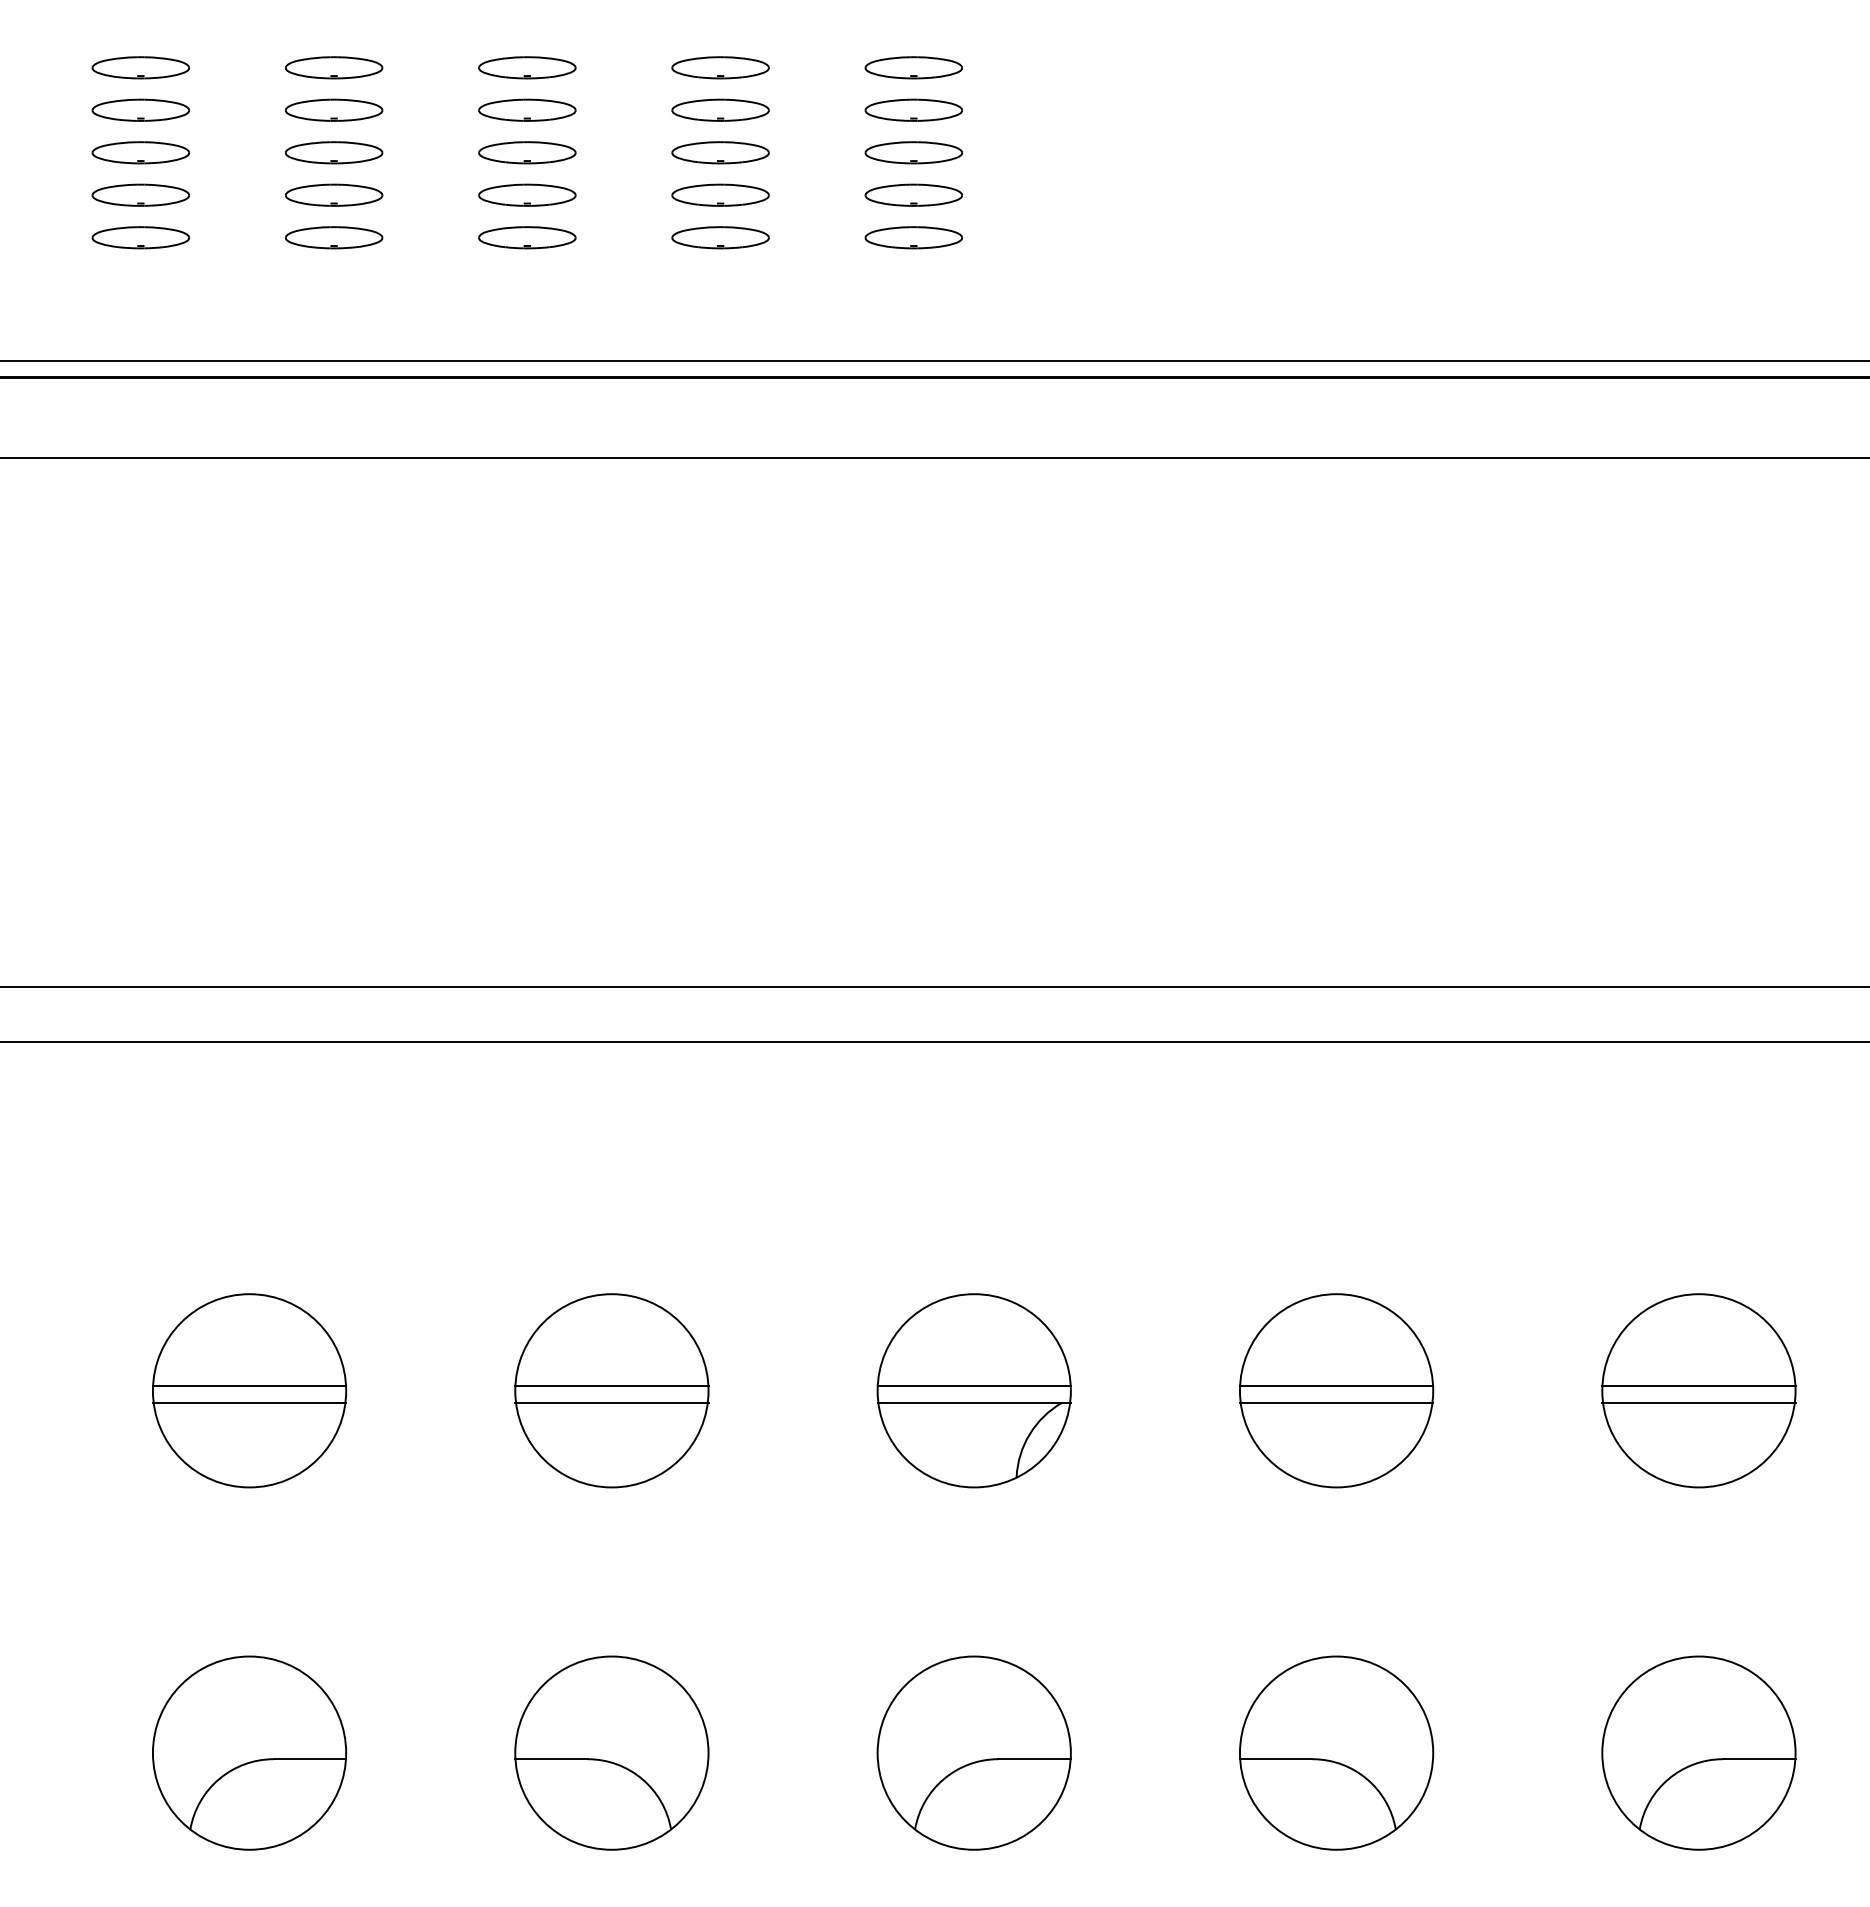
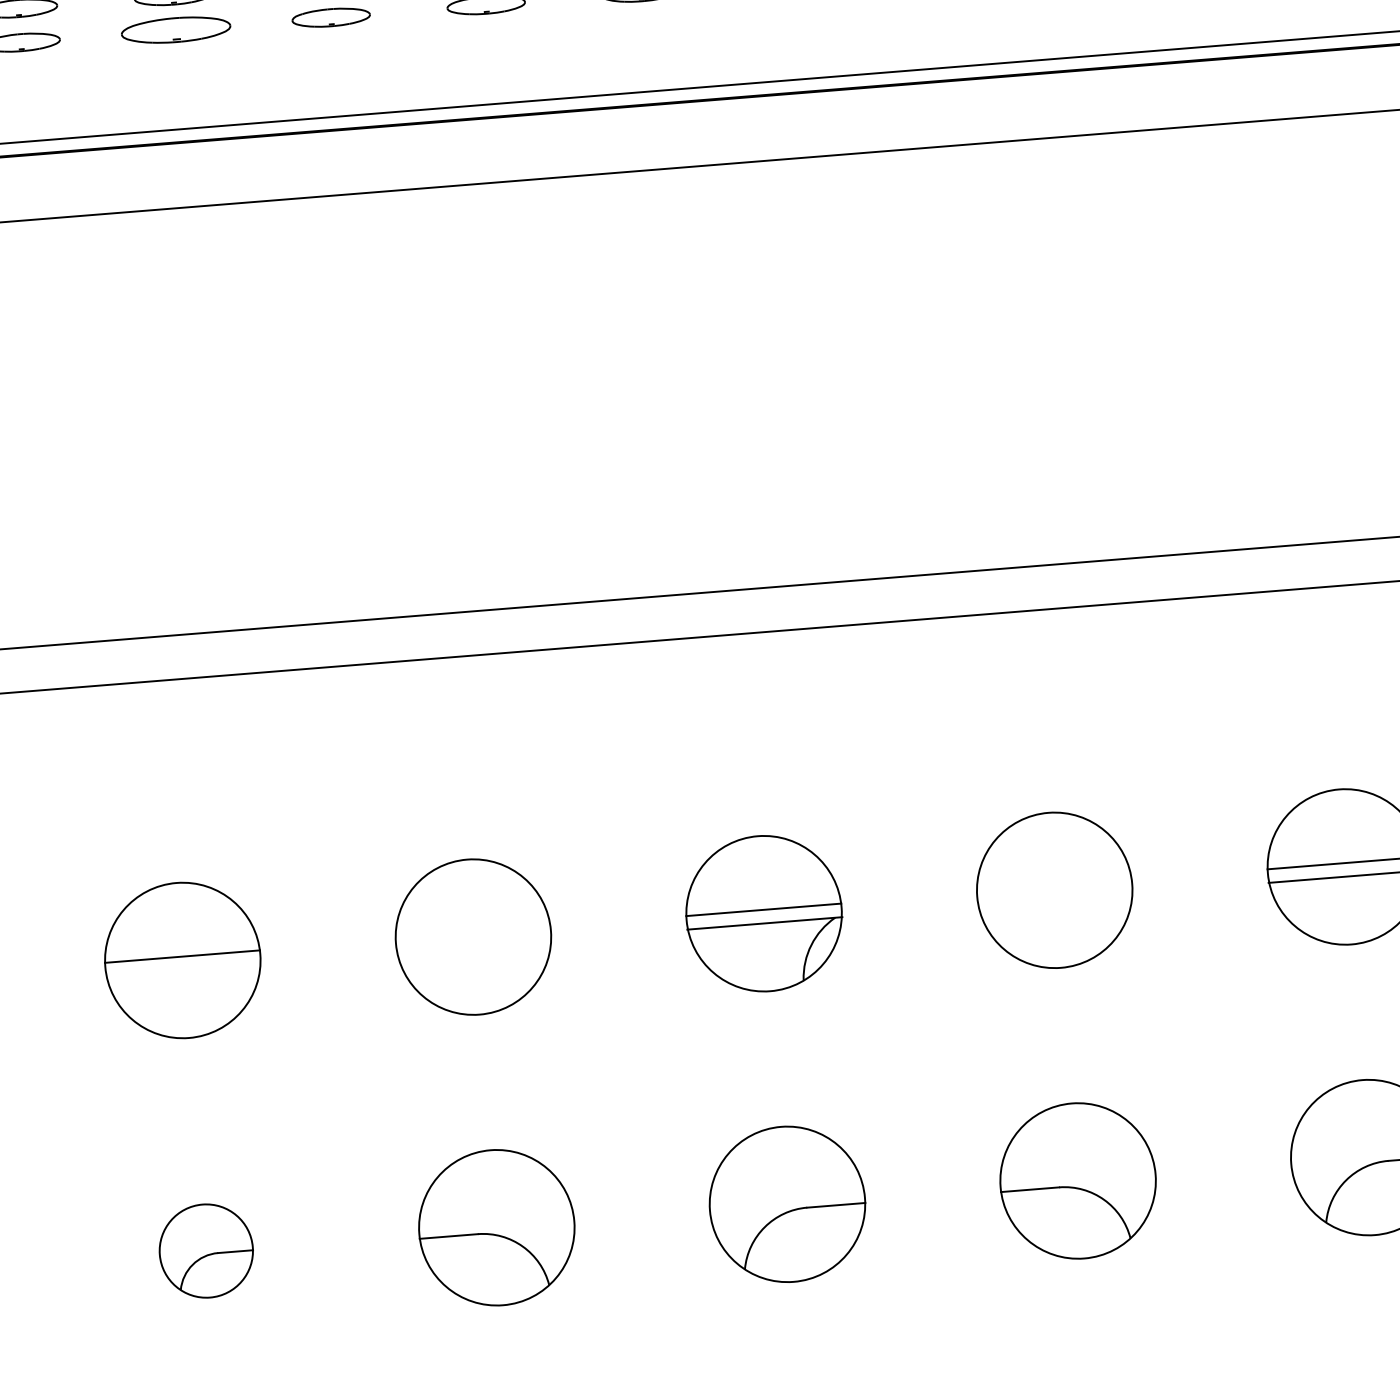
part: (334, 237) -> (176, 29), size x1.4
line: (611, 1385) -> (472, 932), removed
line: (1336, 1385) -> (1054, 886), removed
line: (249, 1402) -> (183, 969), removed
line: (611, 1402) -> (473, 946), removed
line: (1336, 1402) -> (1055, 899), removed
part: (249, 1752) -> (206, 1250), size x0.6

